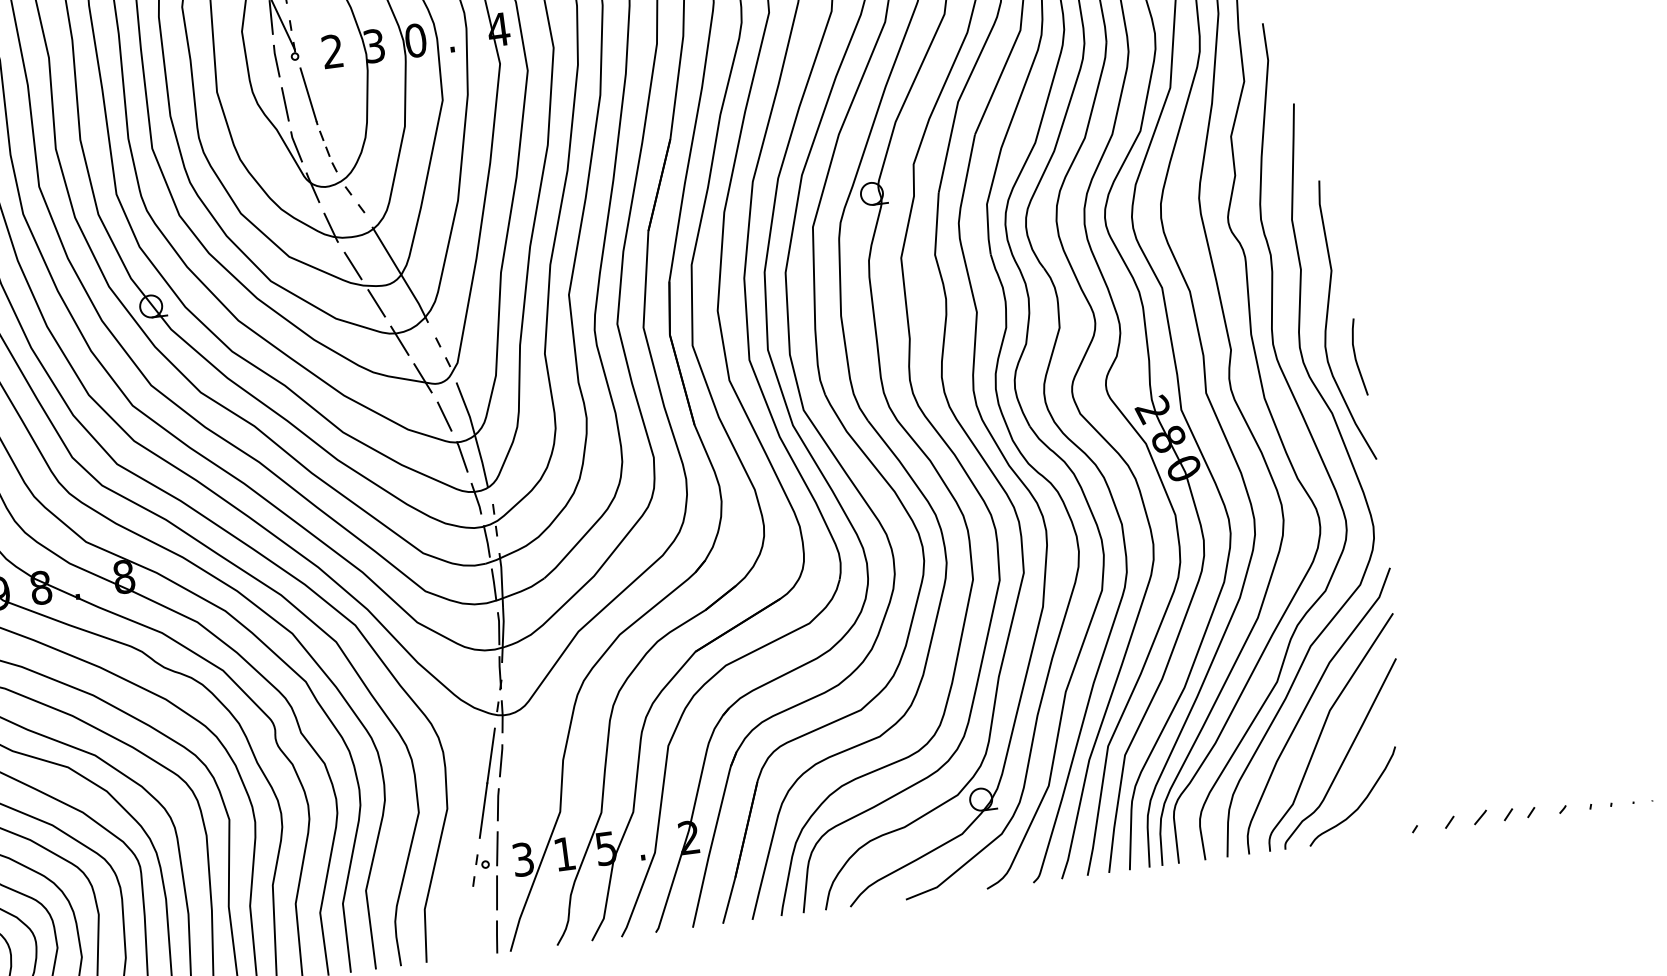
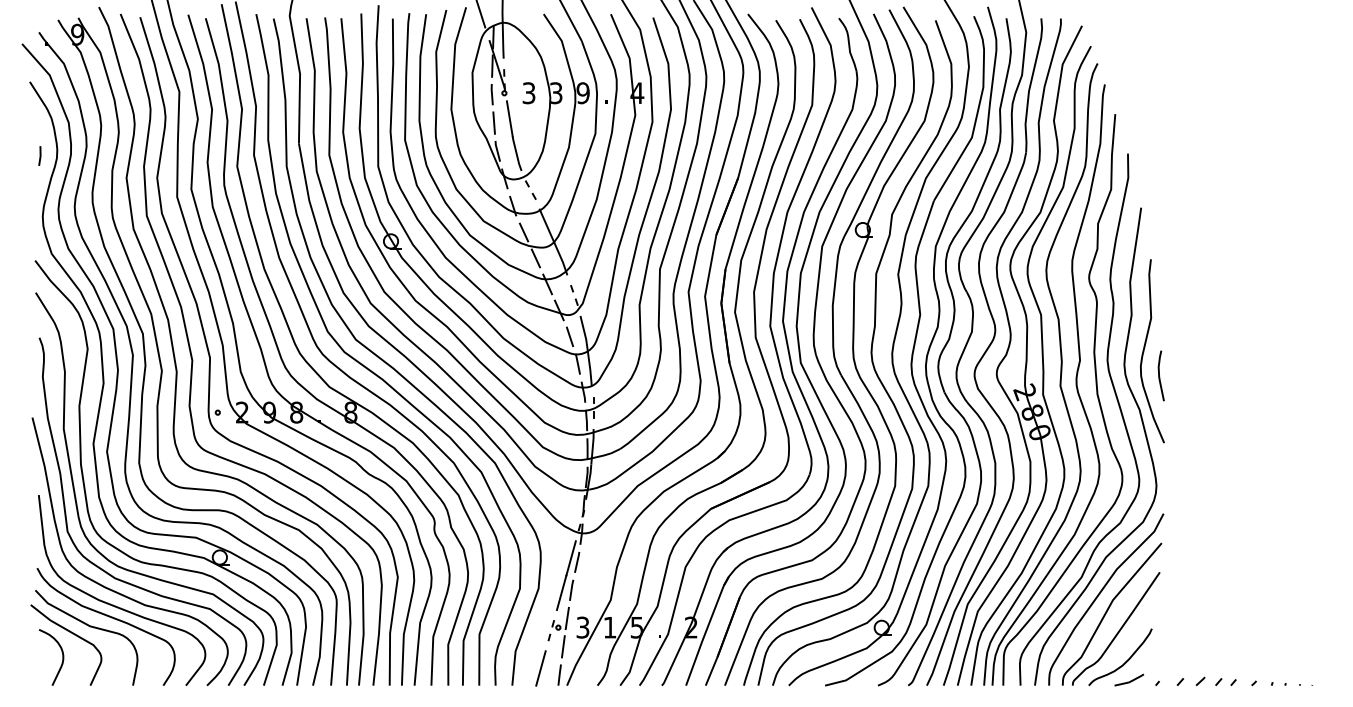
text: (414, 41) -> (582, 93), 0 -> 9
text: (332, 52) -> (528, 93), 2 -> 3
line: (325, 146) -> (516, 153), dashed -> solid
line: (1370, 832) -> (1128, 681), added
line: (466, 930) -> (540, 668), added

